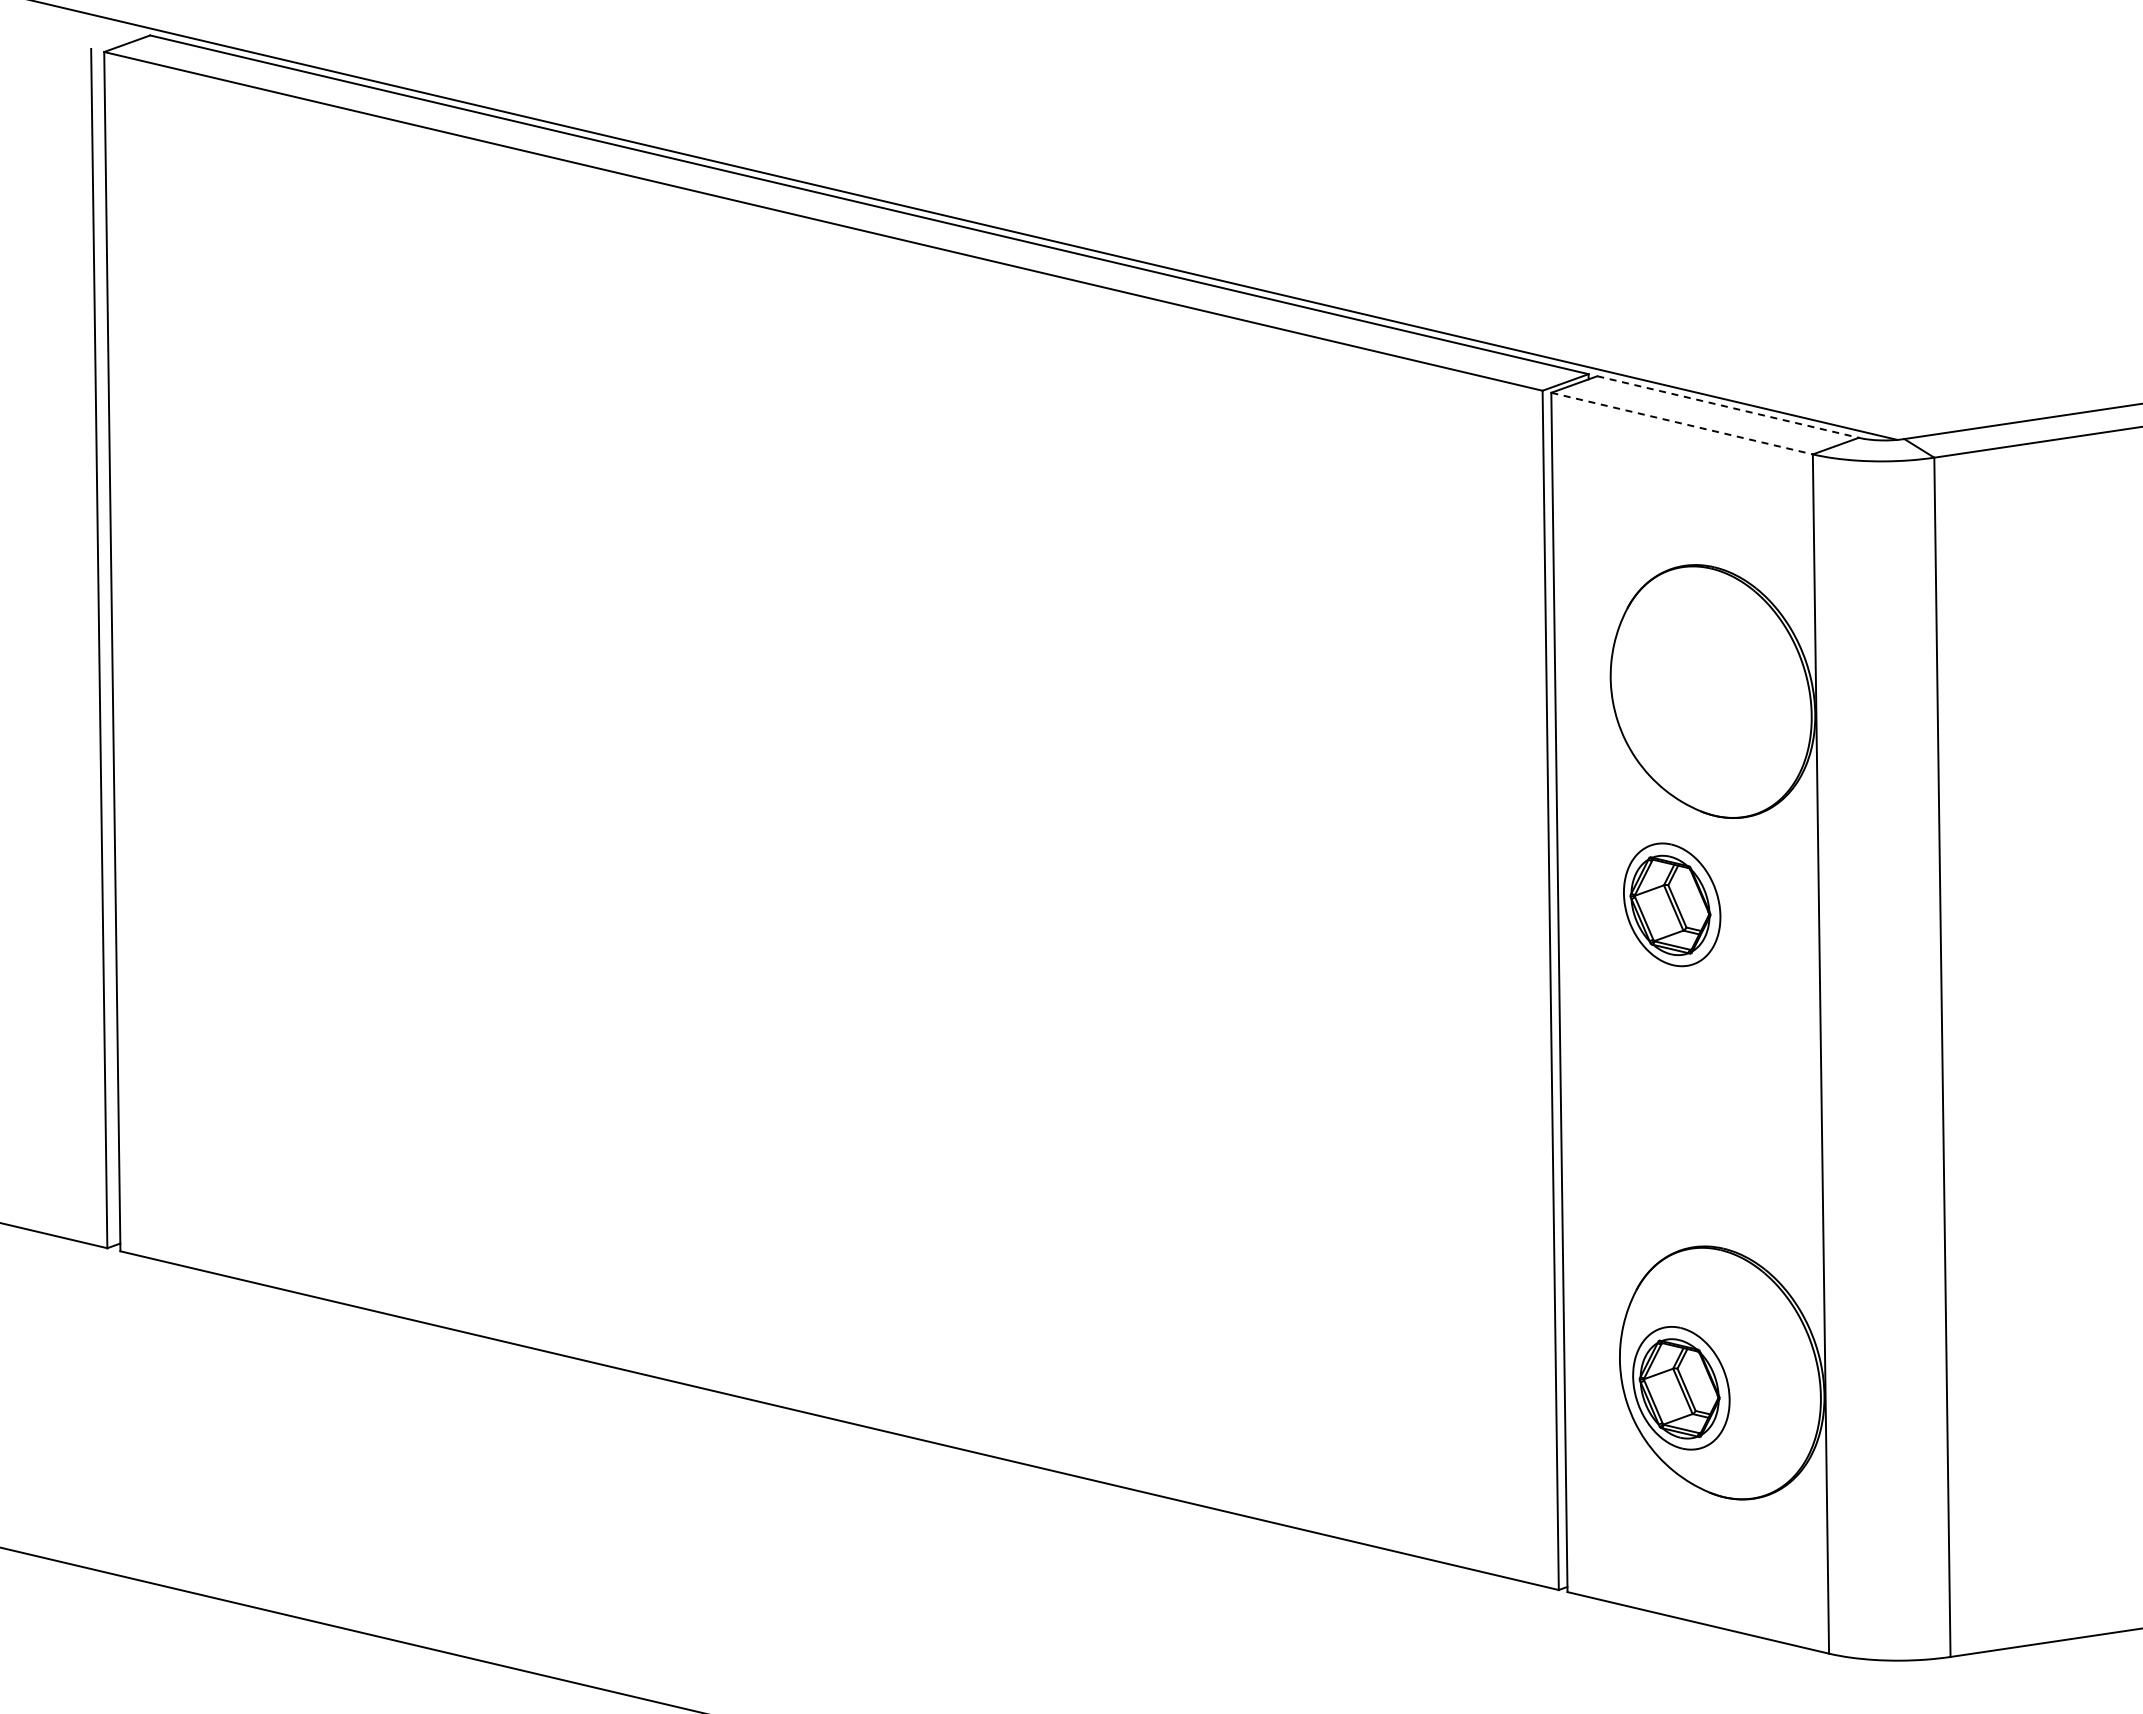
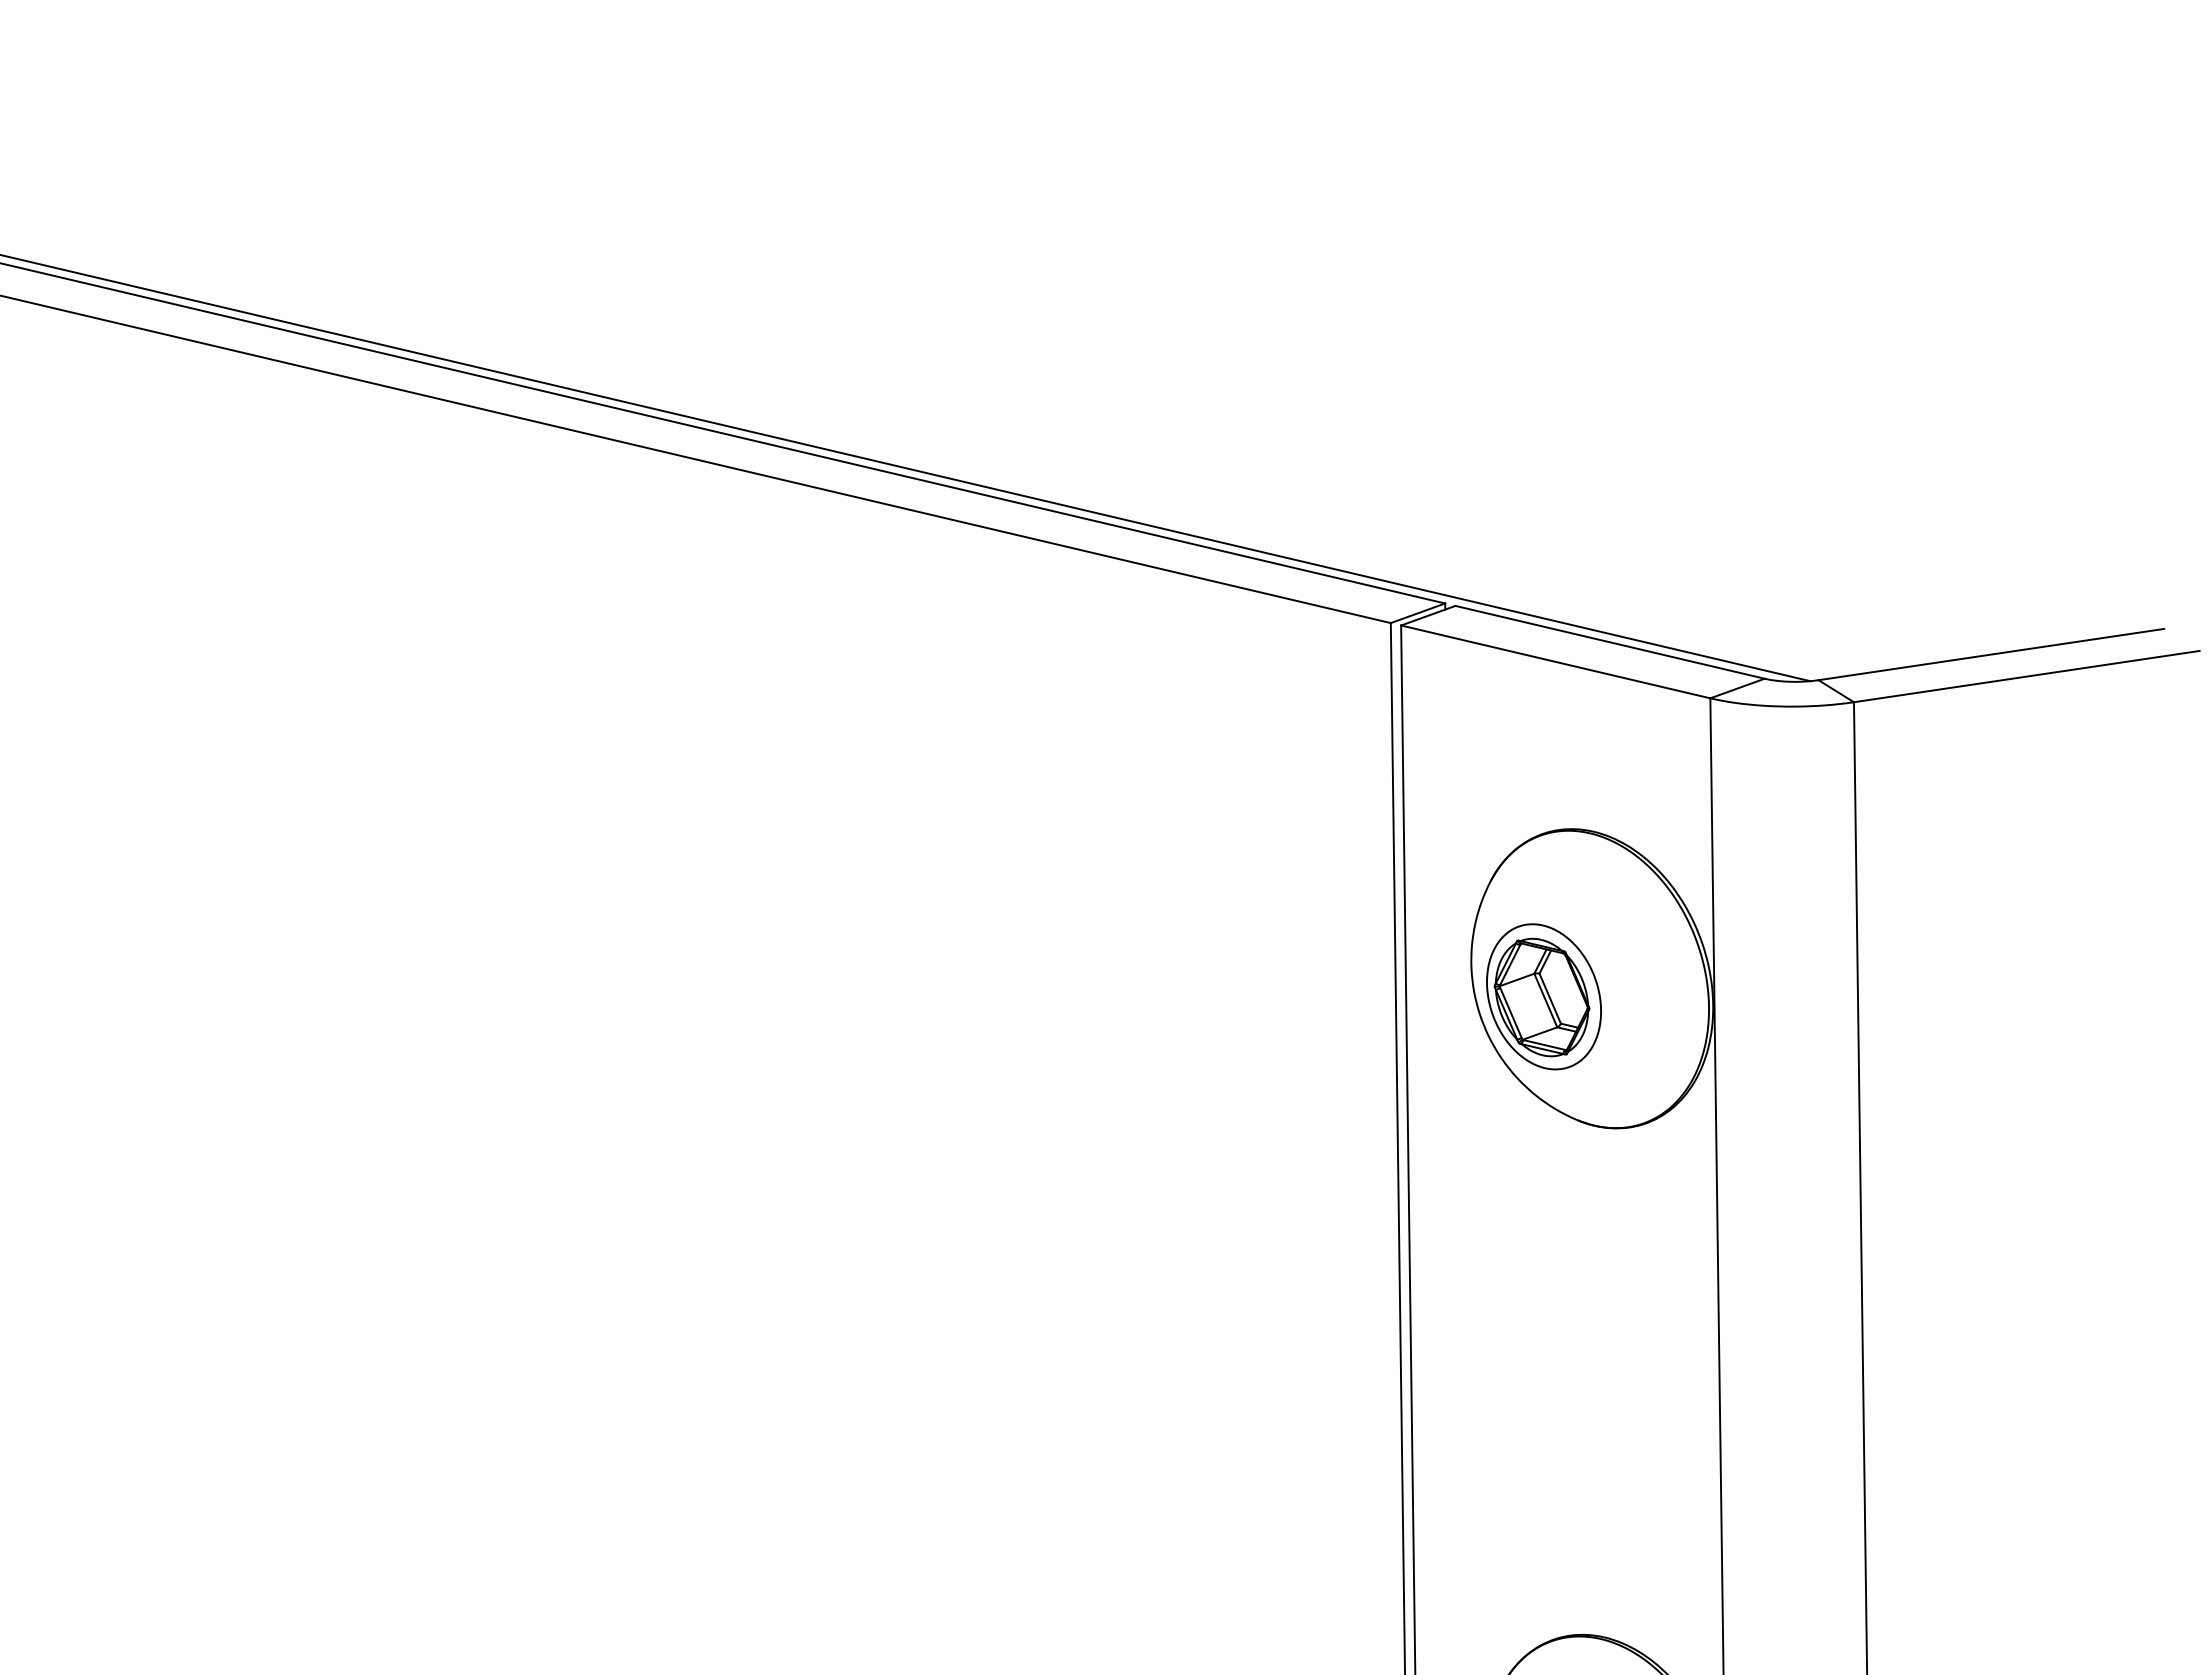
line: (1728, 407) -> (1610, 642), dashed -> solid
line: (1682, 423) -> (1556, 661), dashed -> solid
part: (1672, 904) -> (1544, 996), moved

